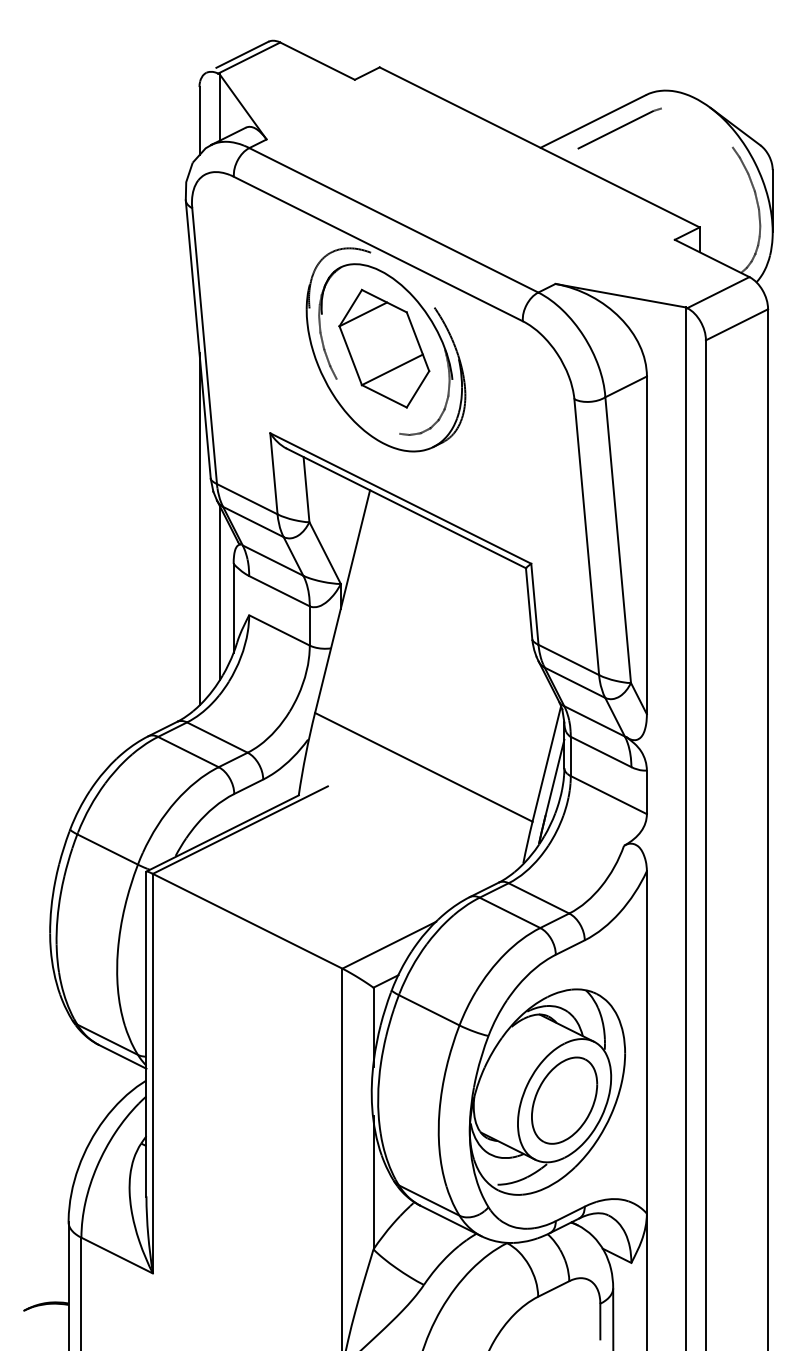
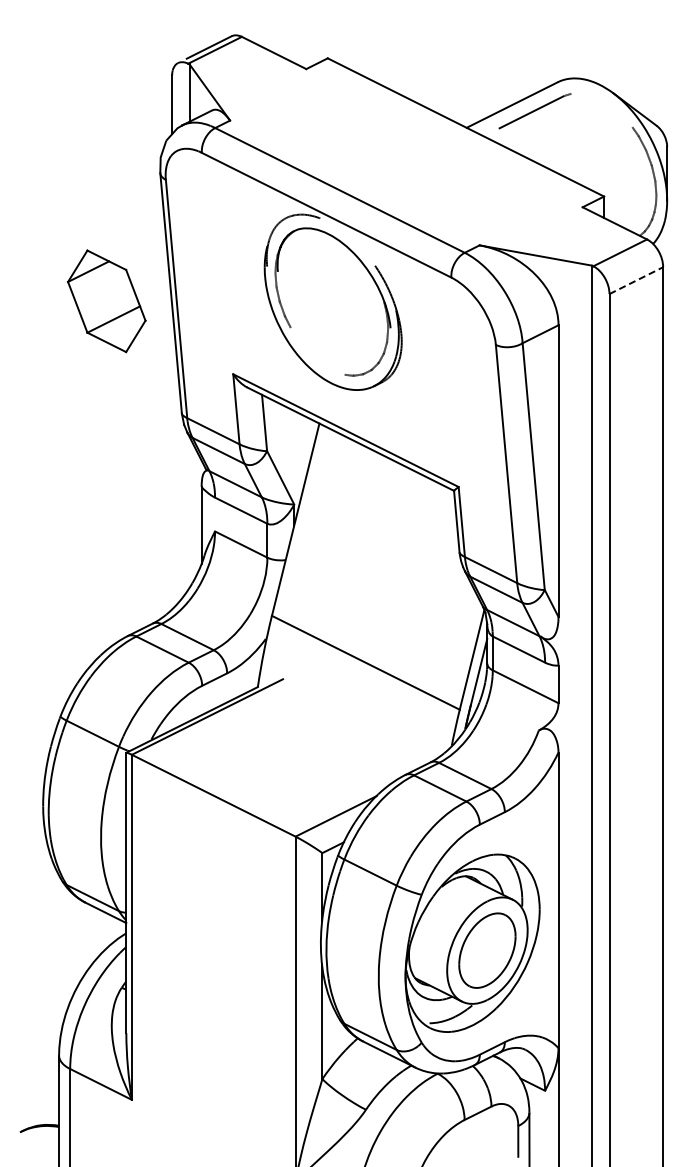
line: (737, 324) -> (636, 280), solid -> dashed
part: (384, 348) -> (106, 301), moved
line: (199, 528) -> (172, 456), removed
line: (219, 592) -> (189, 511), removed

